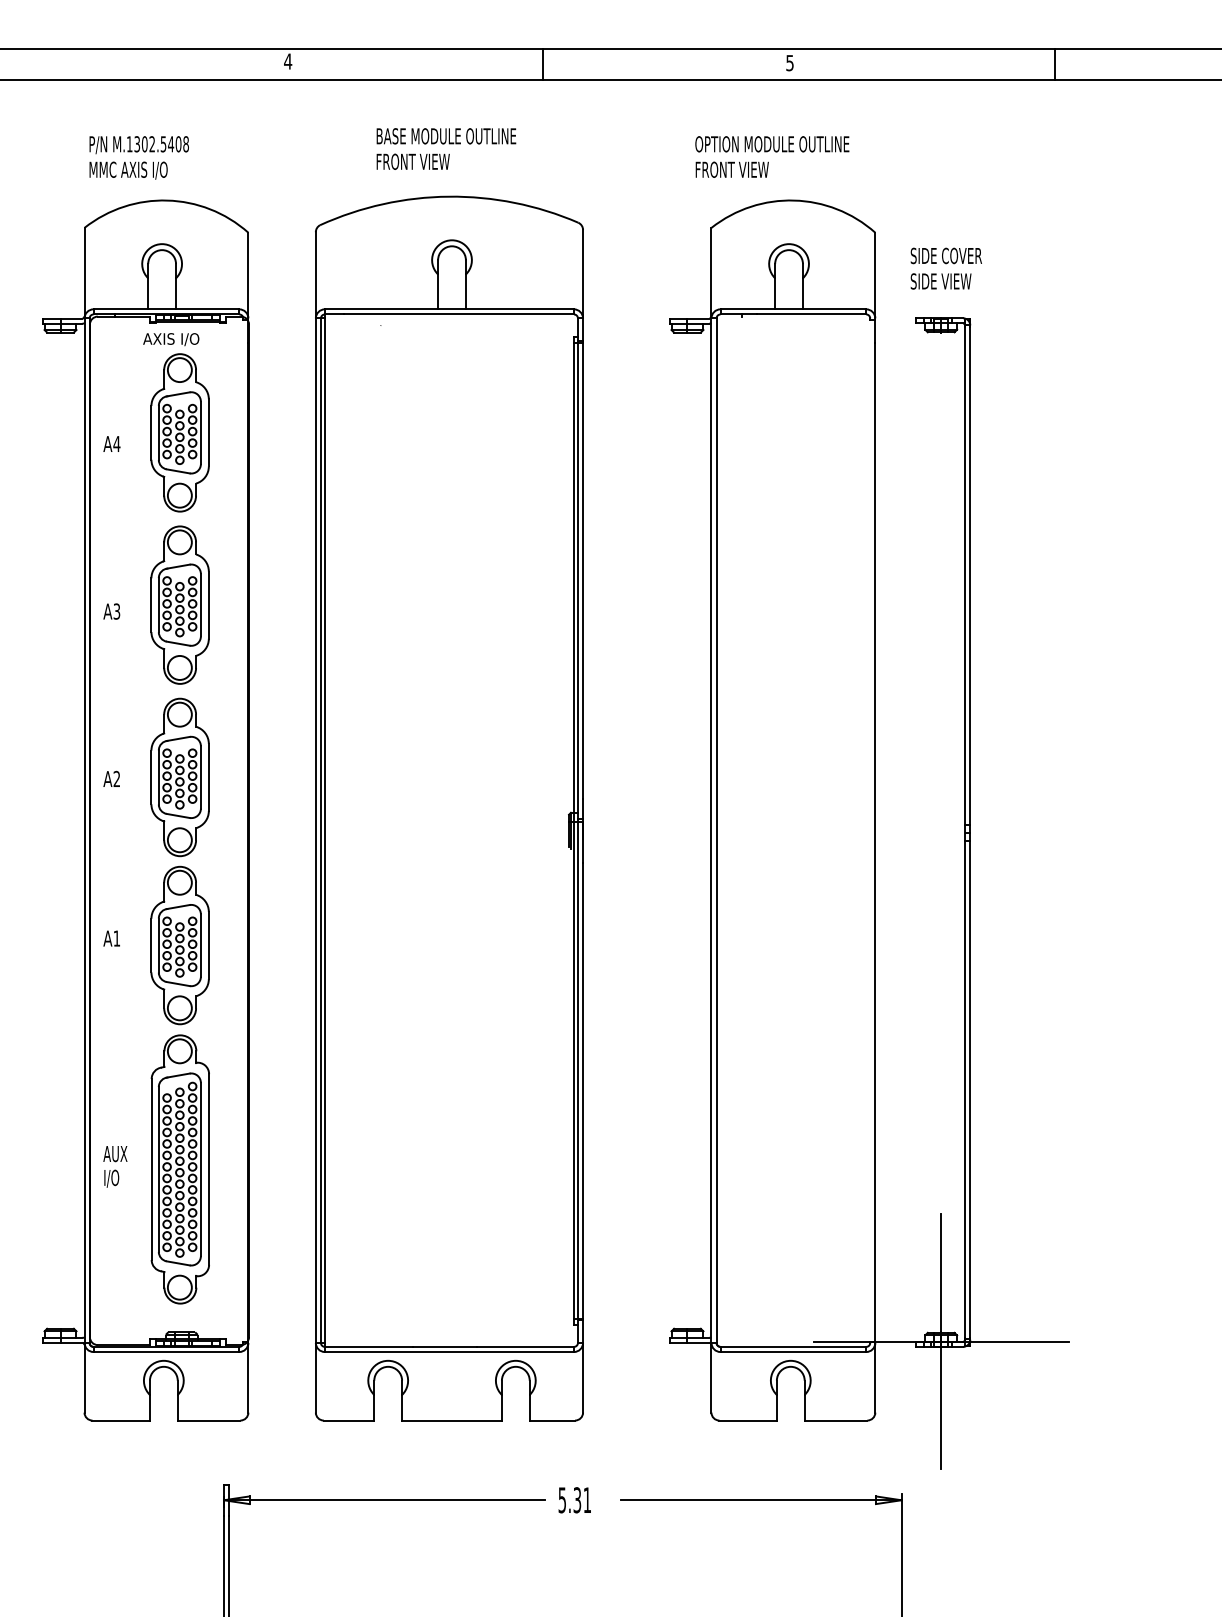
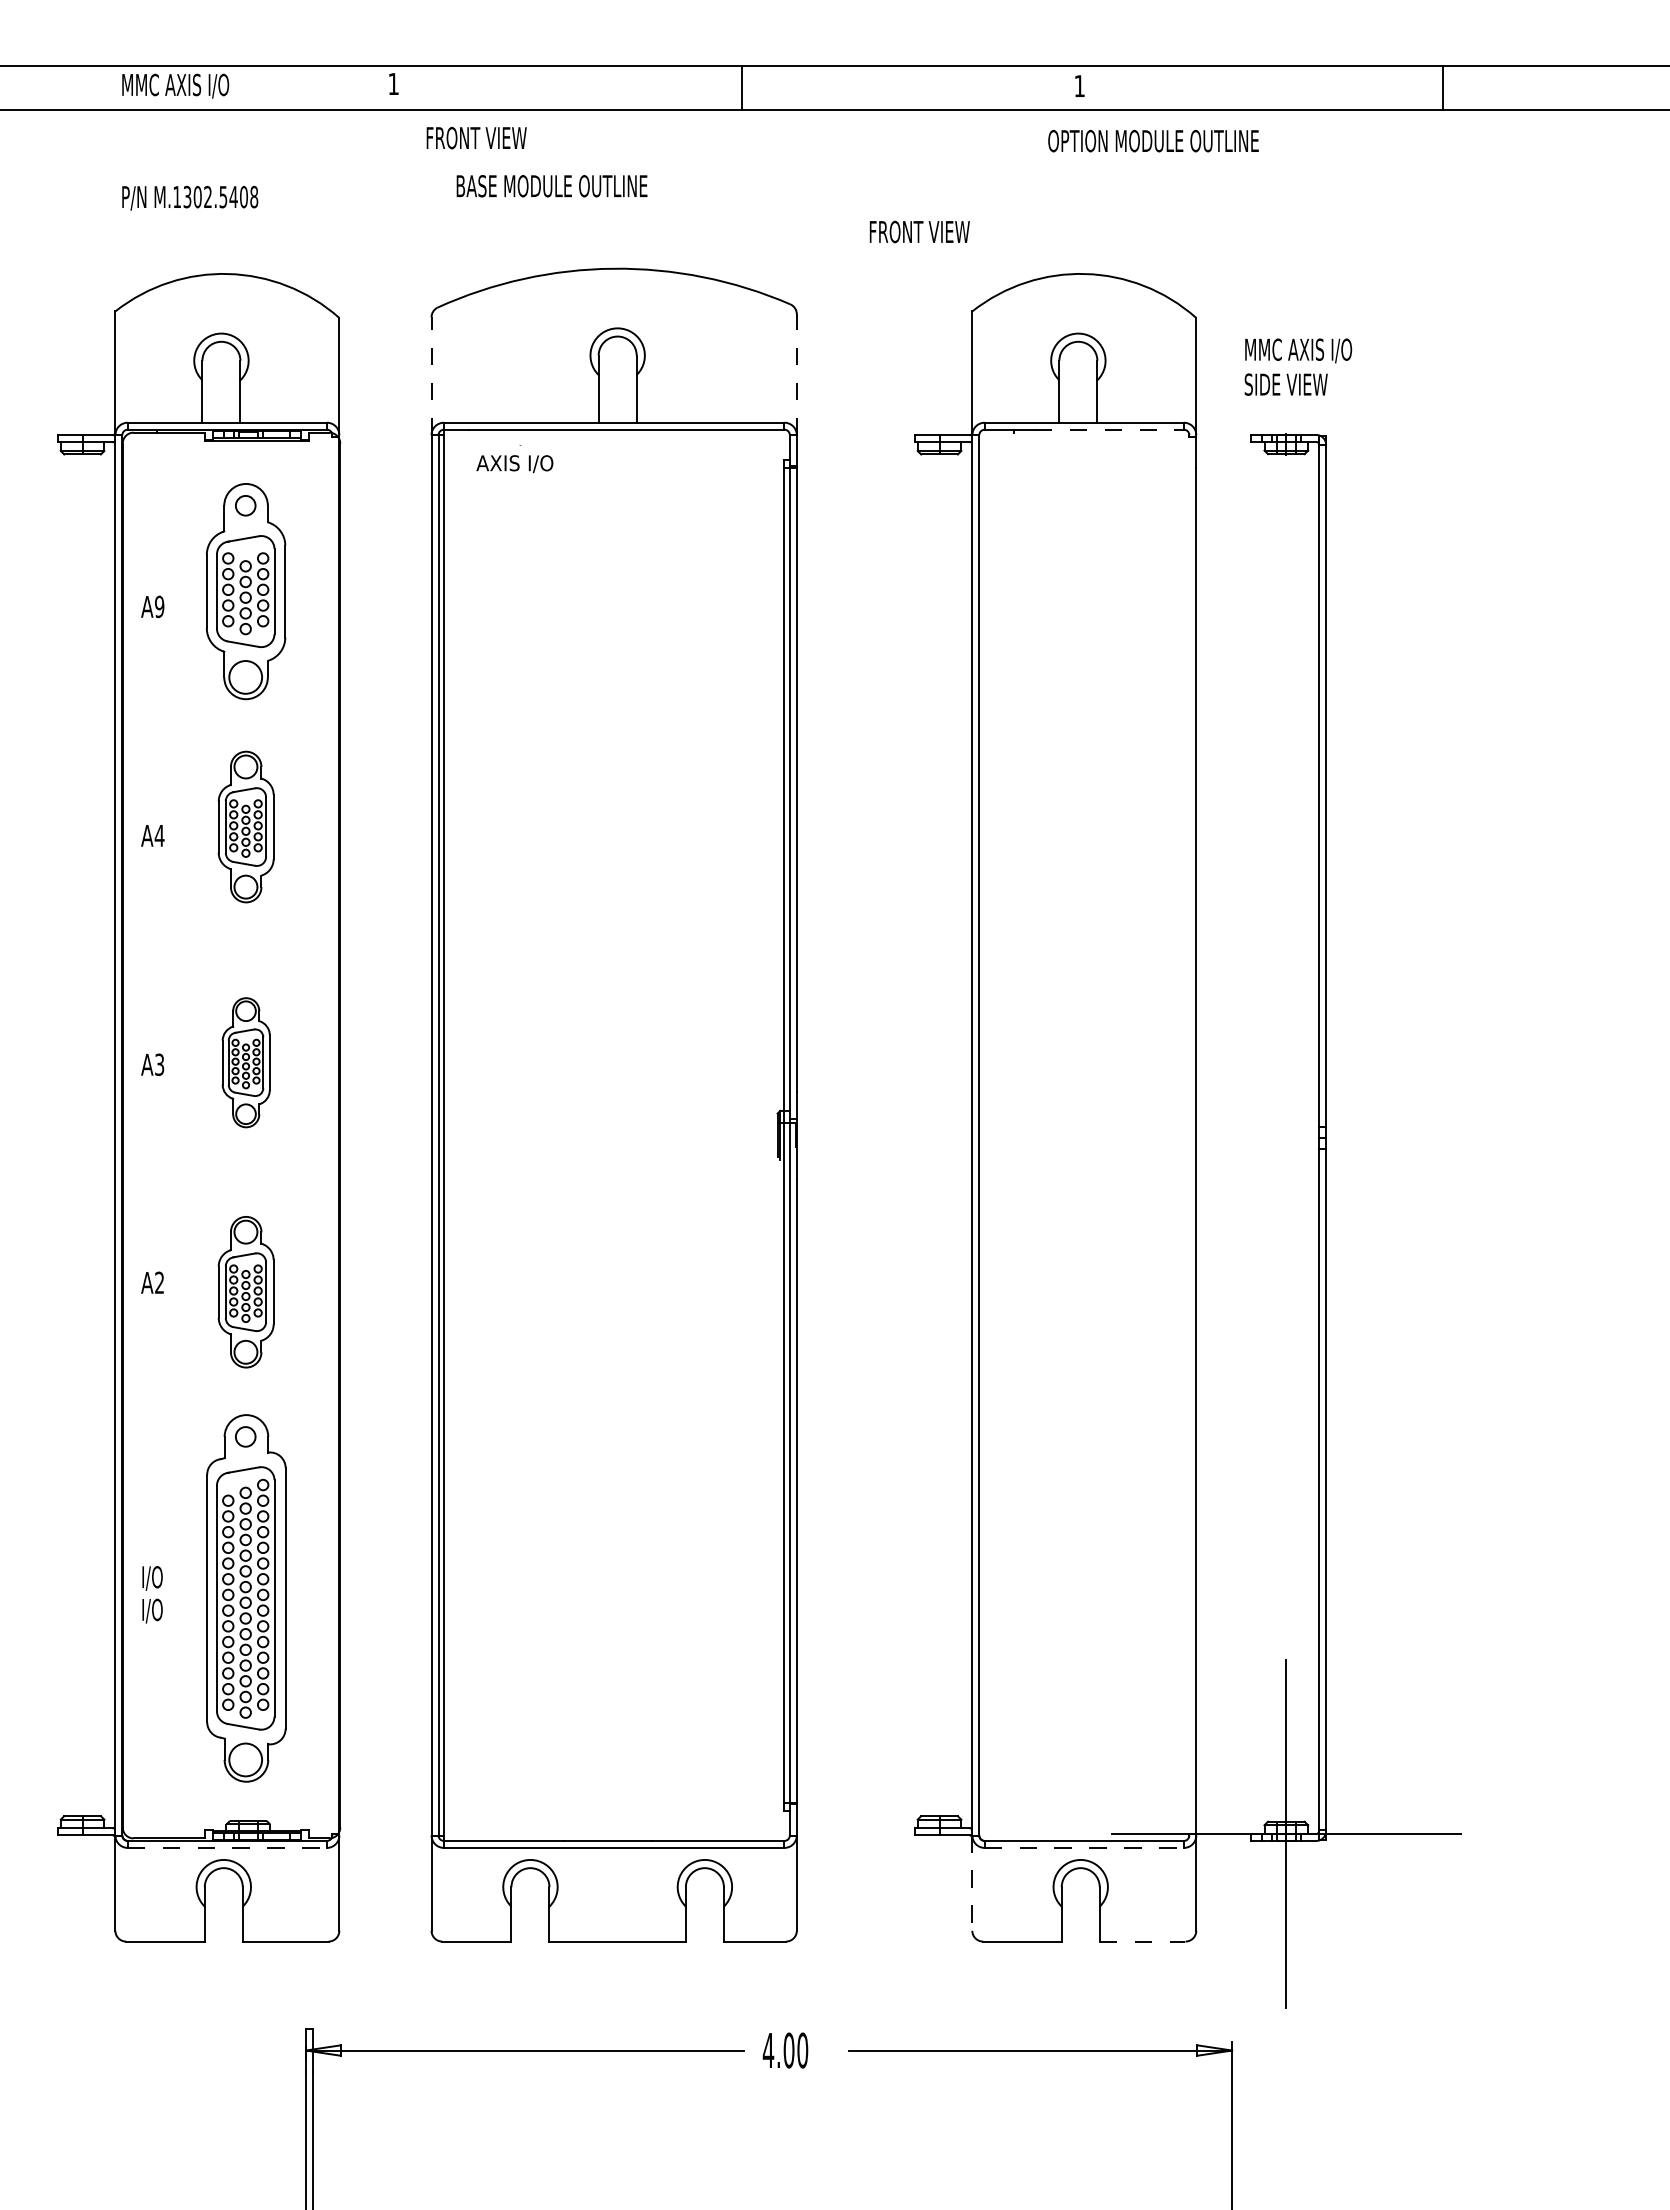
text: (287, 61) -> (393, 83), 4 -> 1
text: (789, 63) -> (1079, 86), 5 -> 1
text: (446, 136) -> (551, 186), moved
text: (772, 143) -> (1153, 140), moved
text: (413, 162) -> (476, 138), moved
text: (732, 169) -> (919, 231), moved
text: (128, 170) -> (175, 85), moved
text: (950, 256) -> (1298, 350), SIDE COVER -> MMC AXIS I/O
line: (582, 274) -> (796, 374), solid -> dashed
line: (315, 275) -> (431, 376), solid -> dashed
line: (811, 314) -> (1109, 429), solid -> dashed
text: (170, 339) -> (514, 464), moved
circle: (179, 369) -> (245, 505), size x0.6
text: (116, 443) -> (159, 606), A4 -> A9
part: (180, 604) -> (246, 826), size x0.7
text: (116, 611) -> (159, 835), A3 -> A4
part: (180, 777) -> (246, 1062), size x0.6
text: (116, 778) -> (159, 1064), A2 -> A3
text: (116, 938) -> (159, 1282), A1 -> A2
part: (180, 944) -> (246, 1291), size x0.7
circle: (179, 1051) -> (245, 1436), size x0.6
text: (115, 1154) -> (157, 1578), AUX -> I/O
line: (166, 1351) -> (227, 1847), solid -> dashed
line: (793, 1351) -> (1084, 1847), solid -> dashed
line: (711, 1378) -> (972, 1883), solid -> dashed
line: (835, 1420) -> (1142, 1941), solid -> dashed
text: (574, 1500) -> (785, 2050), 5.31 -> 4.00

